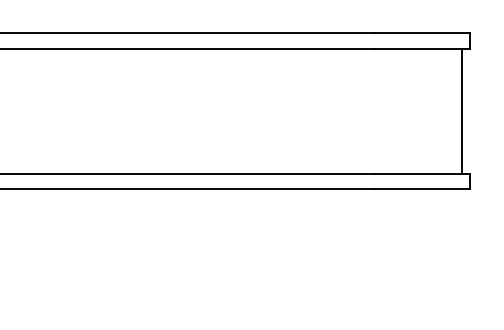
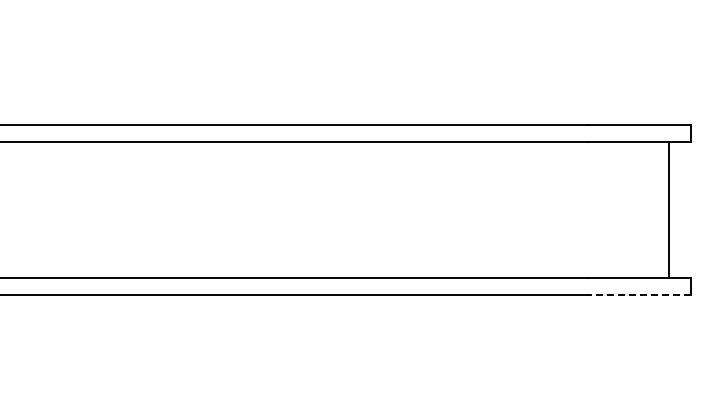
line: (461, 110) -> (668, 209), moved
line: (422, 188) -> (639, 294), solid -> dashed

